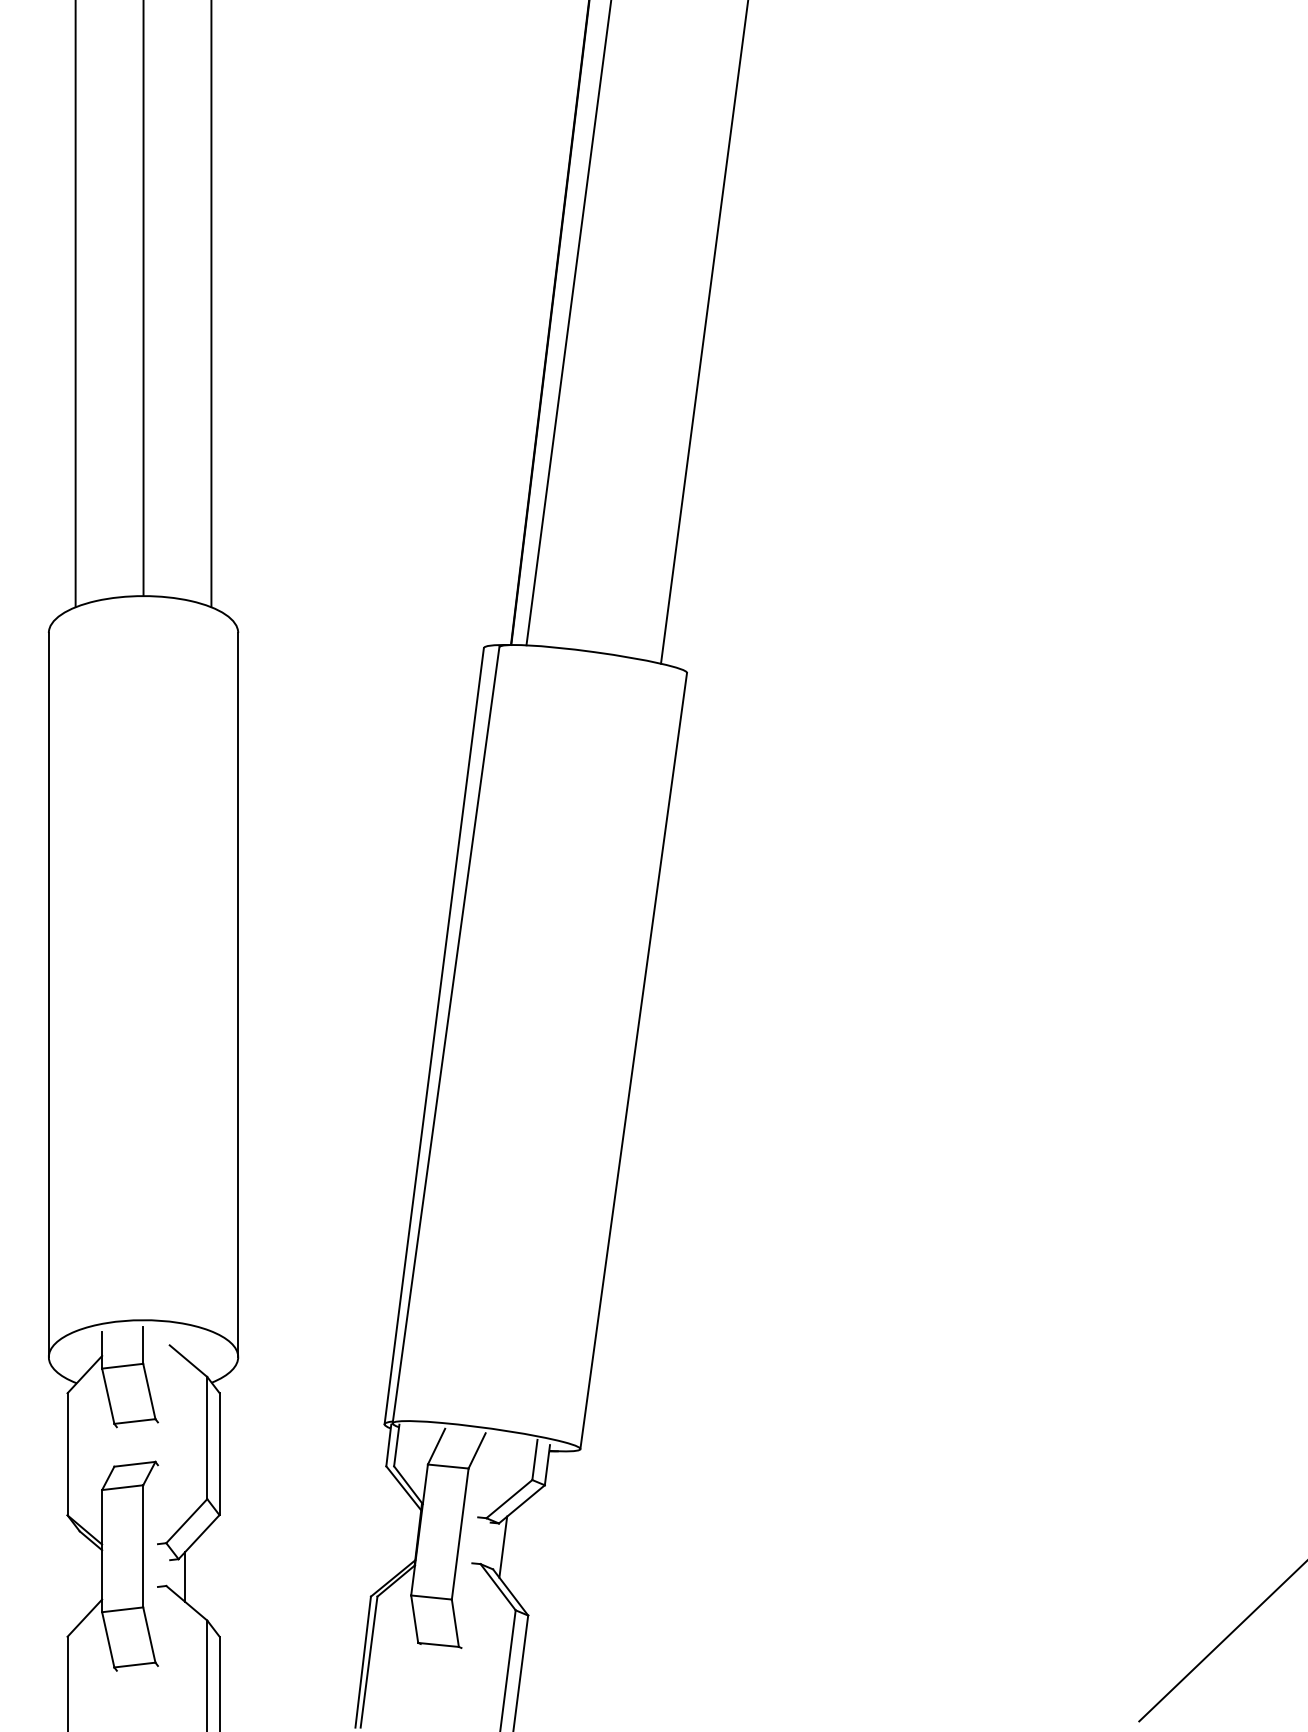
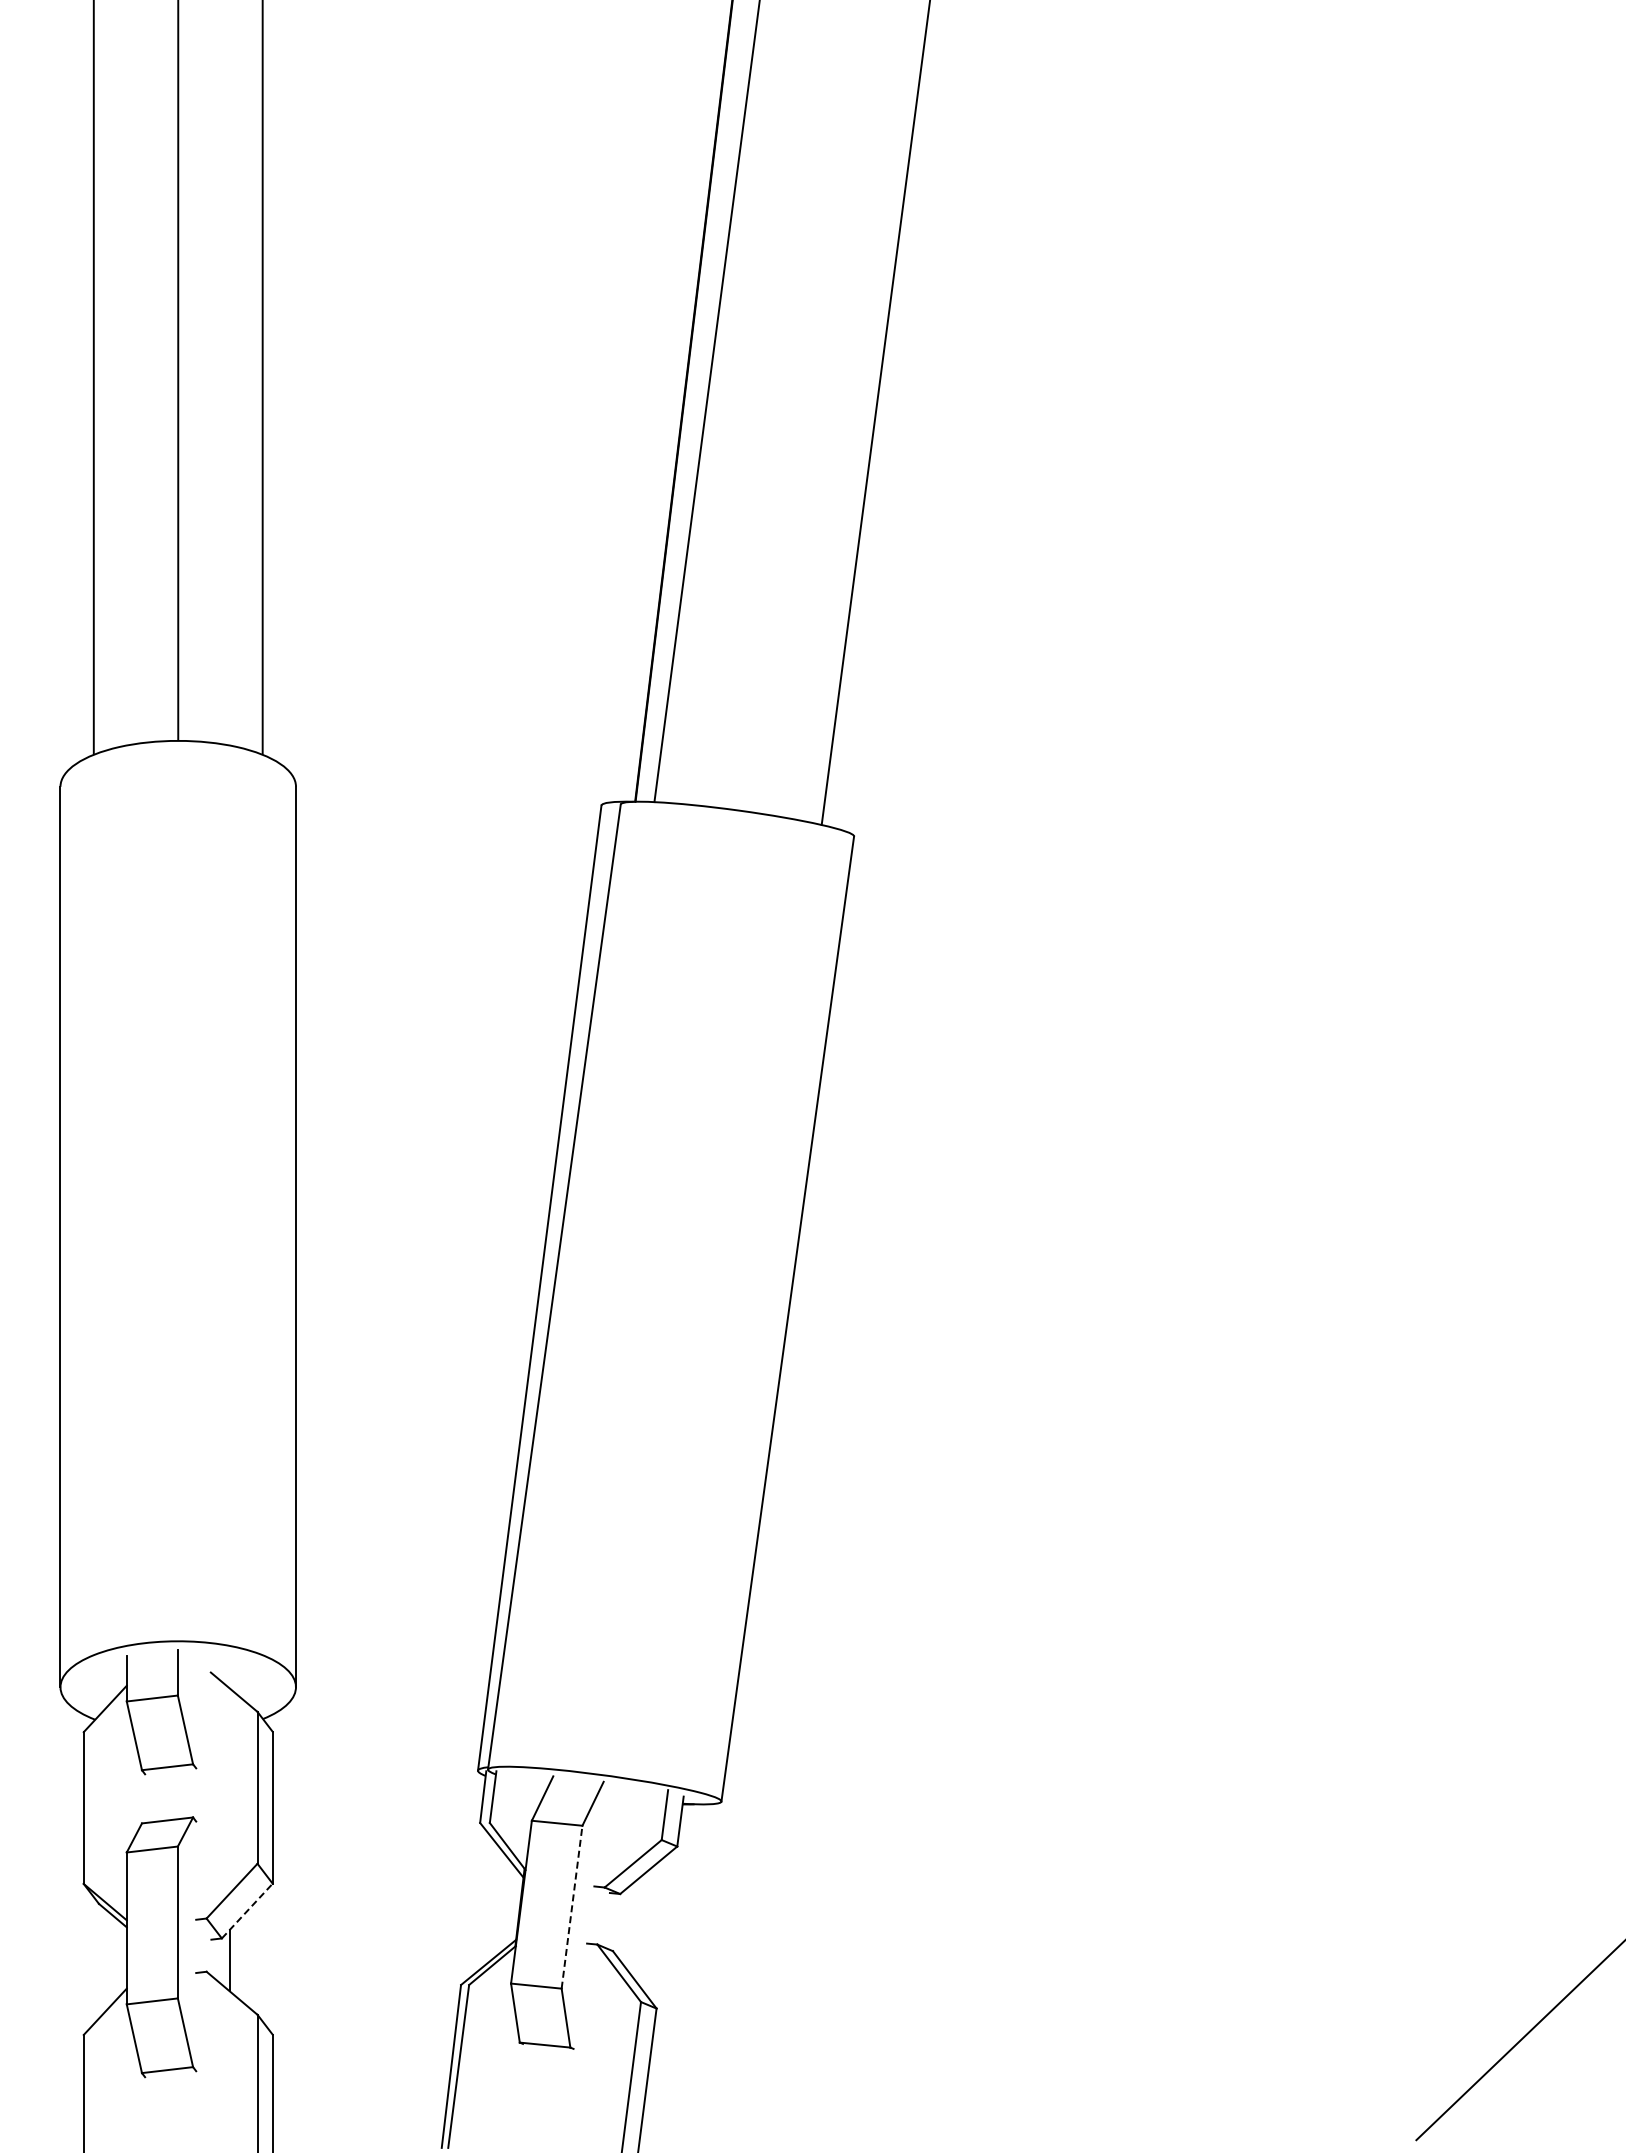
line: (460, 1533) -> (572, 1906), solid -> dashed
line: (199, 1536) -> (247, 1910), solid -> dashed
line: (503, 1547) -> (625, 1923), removed

